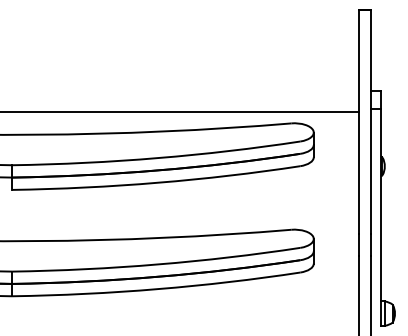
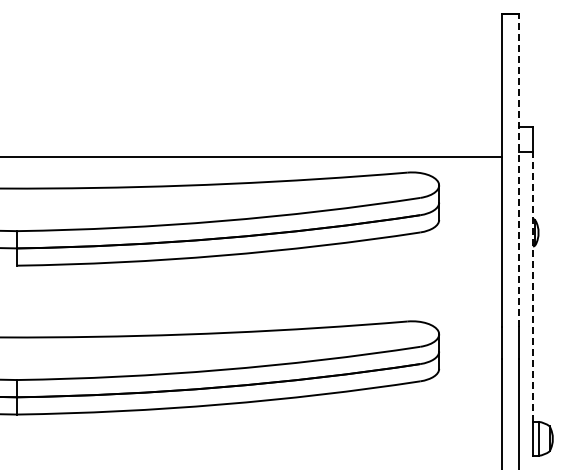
line: (370, 121) -> (518, 170), solid -> dashed
line: (381, 205) -> (533, 287), solid -> dashed

